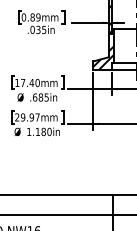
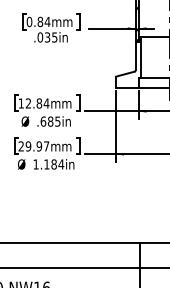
text: (38, 17) -> (47, 21), 0.89mm -> 0.84mm
hatch: (103, 49) -> (128, 61), removed
text: (30, 82) -> (37, 103), 17.40mm -> 12.84mm
text: (49, 131) -> (61, 164), 1.180in -> 1.184in

